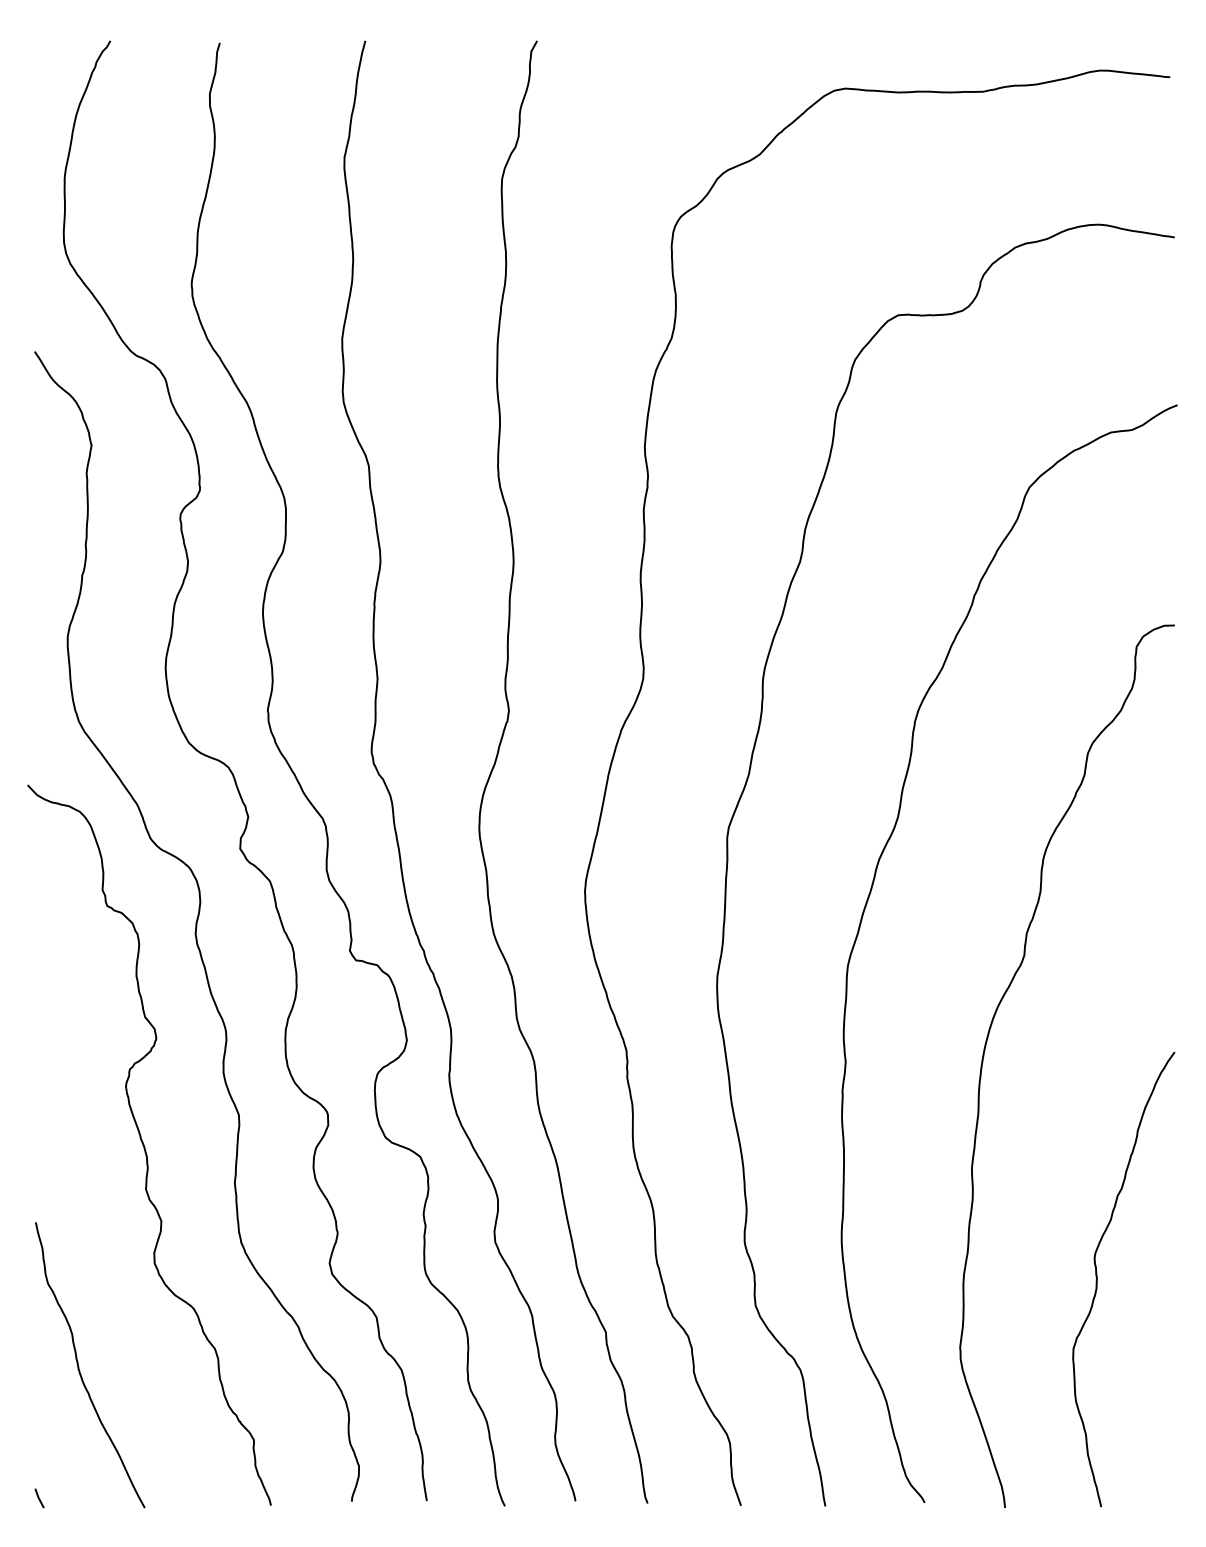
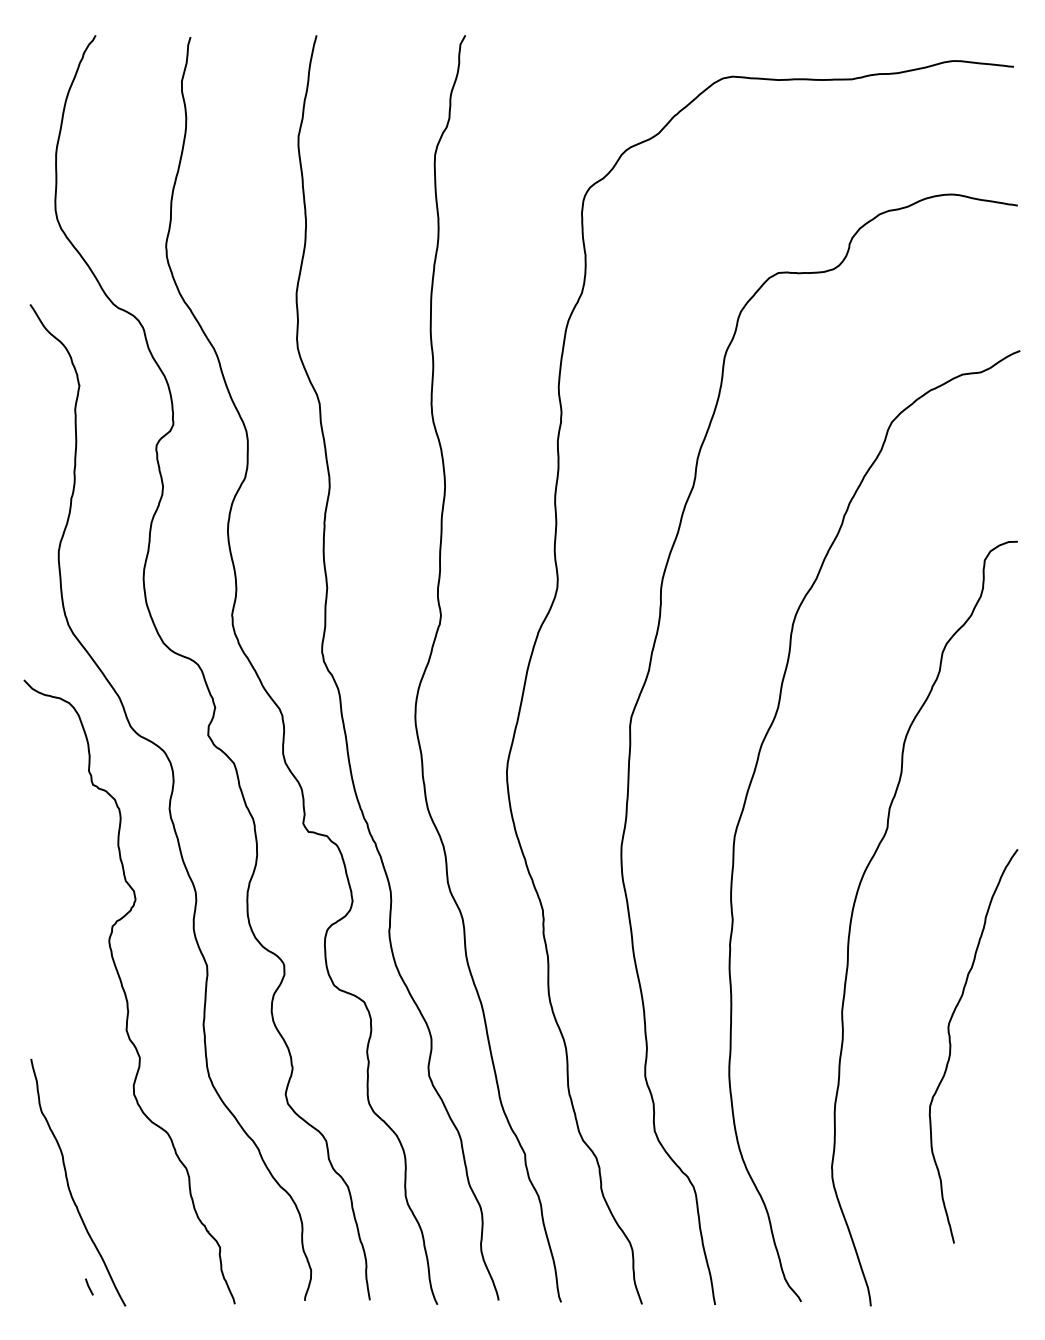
curve: (1098, 1279) -> (951, 1046), moved
line: (39, 1497) -> (89, 1286), moved

